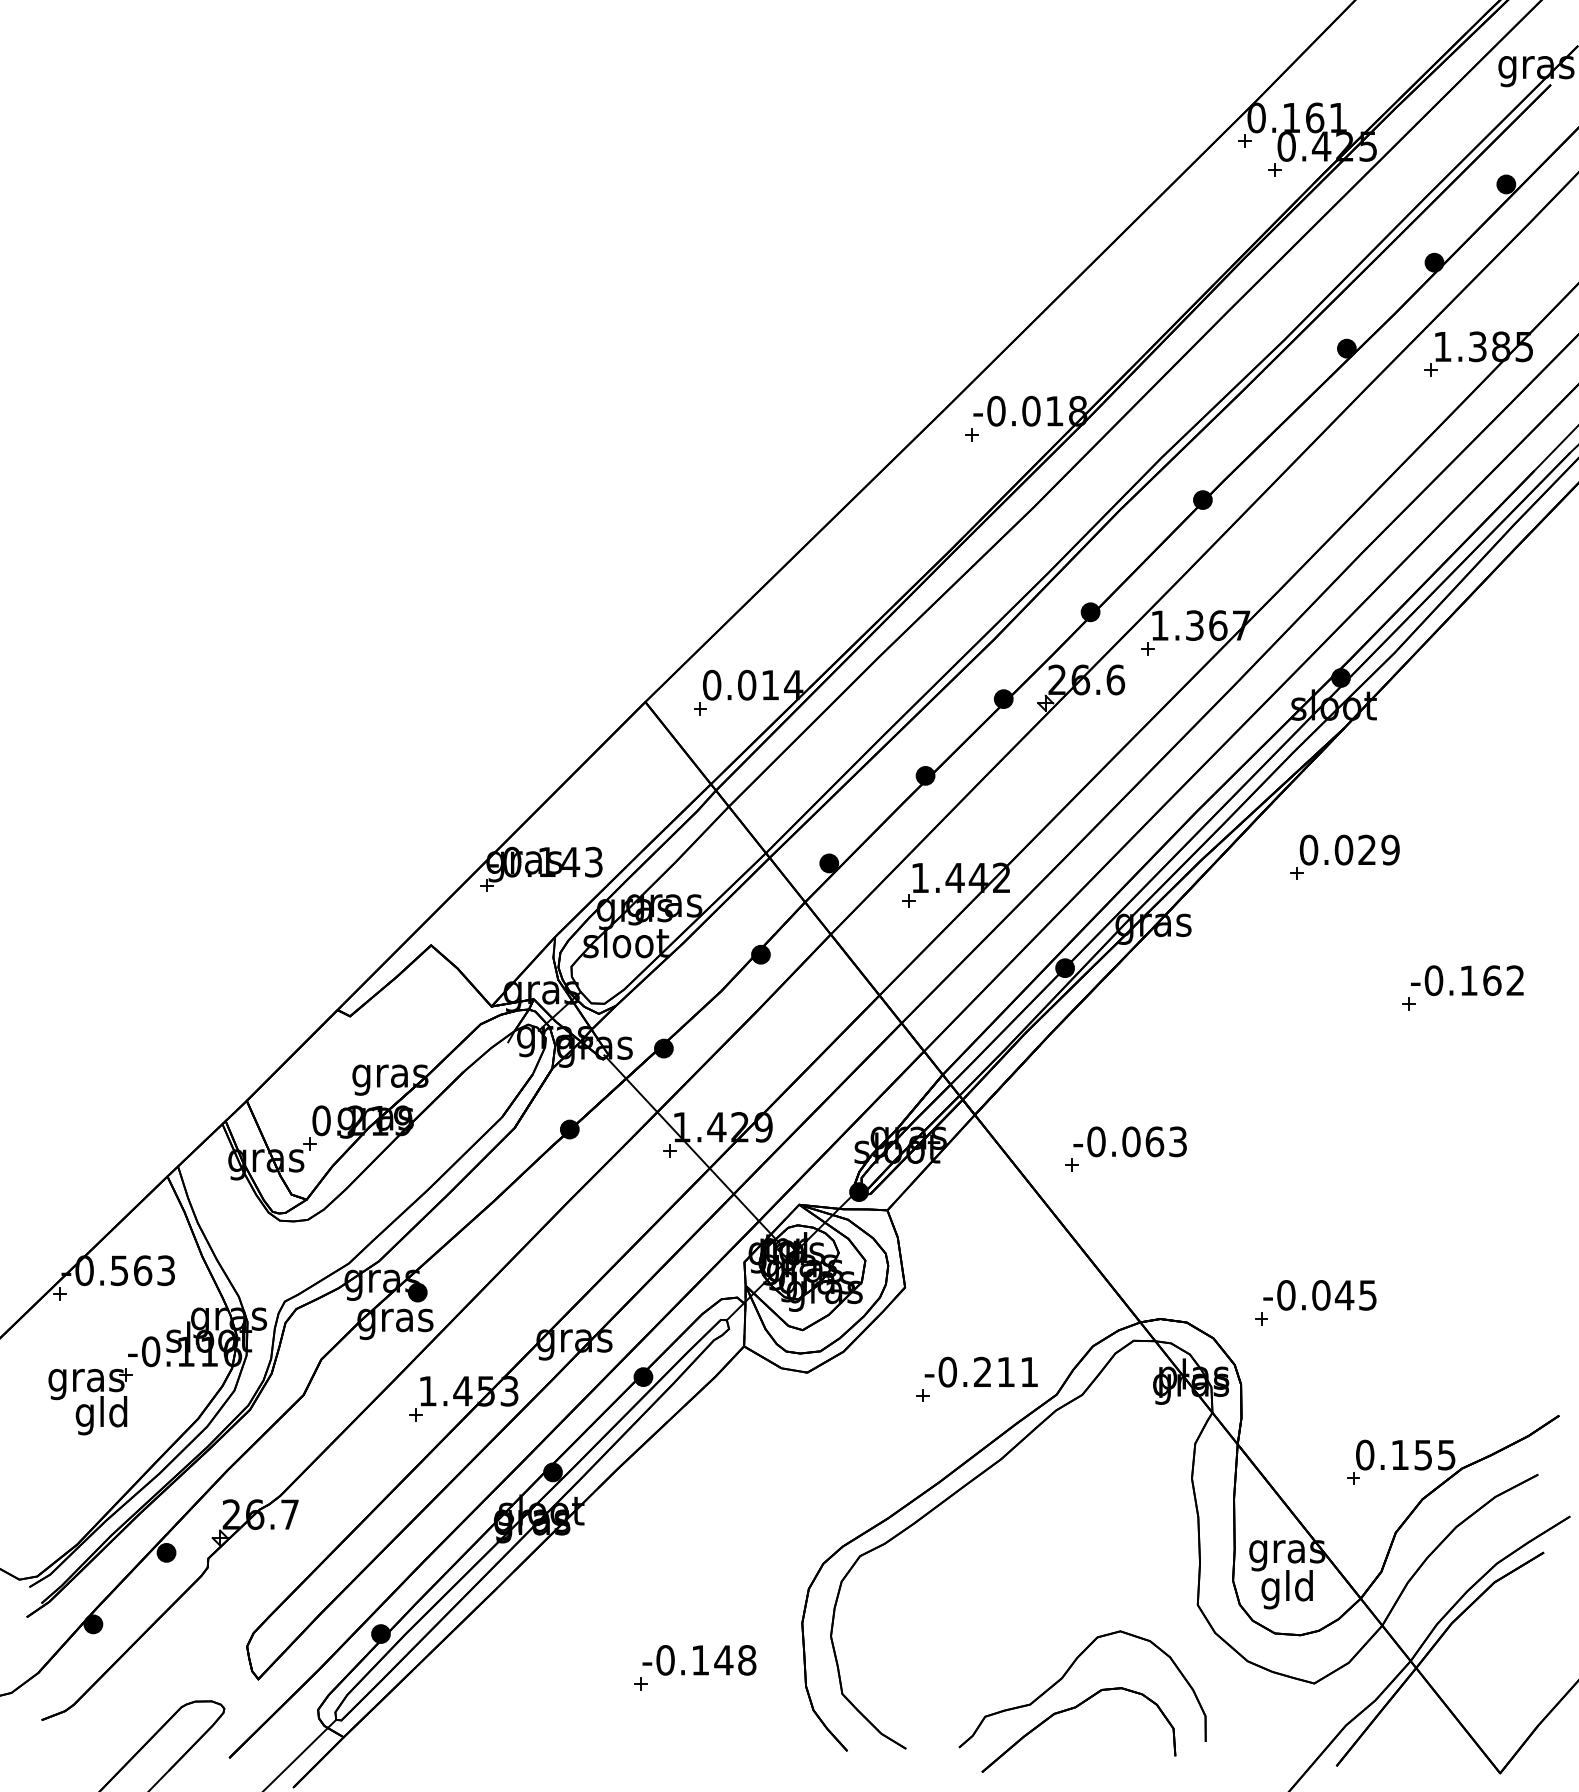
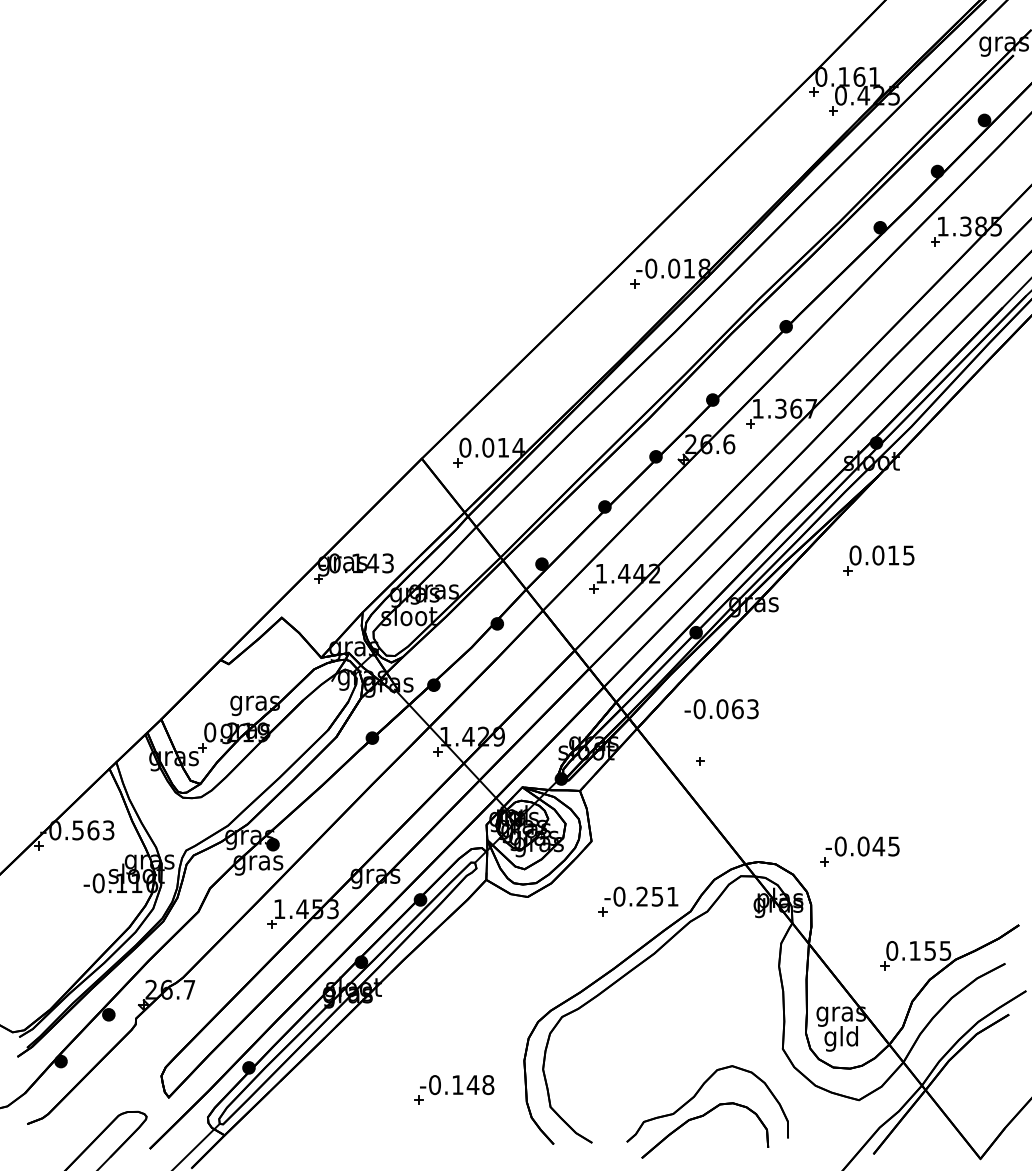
text: (1377, 850) -> (900, 555), 0.029 -> 0.015
part: (1461, 987) -> (955, 645), removed
text: (1129, 1142) -> (721, 709), moved
text: (1005, 1371) -> (657, 896), -0.211 -> -0.251
part: (89, 1400) -> (58, 915), removed

